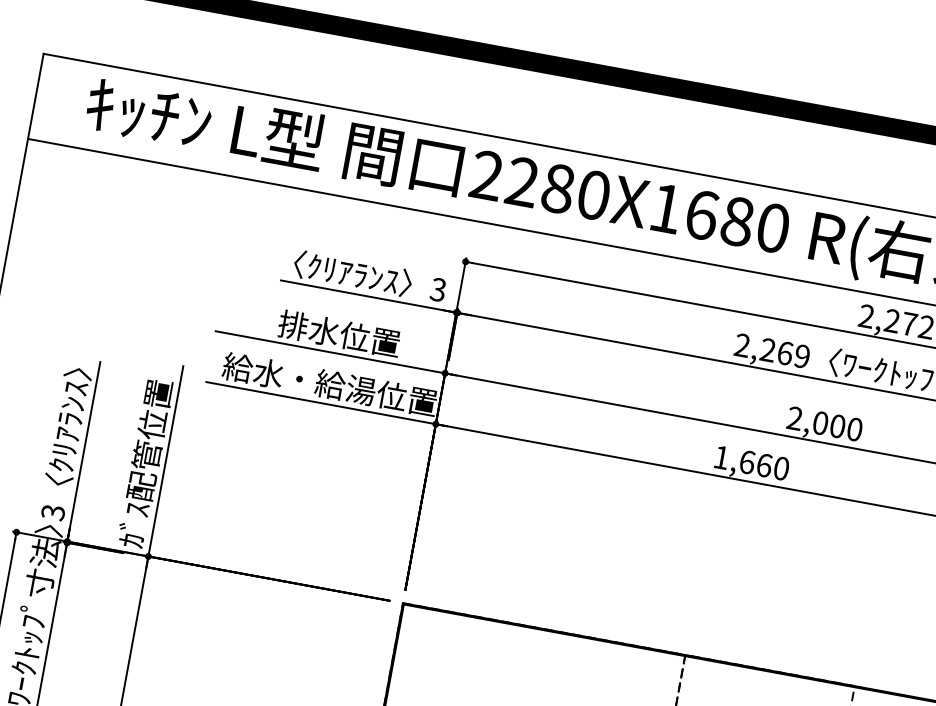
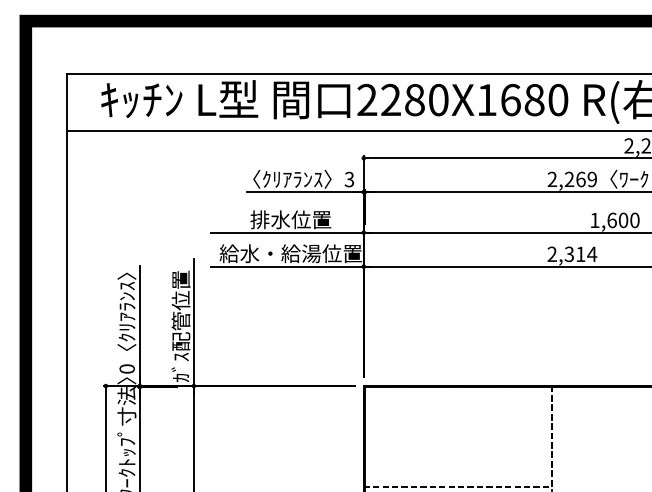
text: (808, 419) -> (603, 219), 2,000 -> 1,600
text: (751, 463) -> (572, 254), 1,660 -> 2,314
text: (52, 511) -> (126, 368), 3 -> 0

